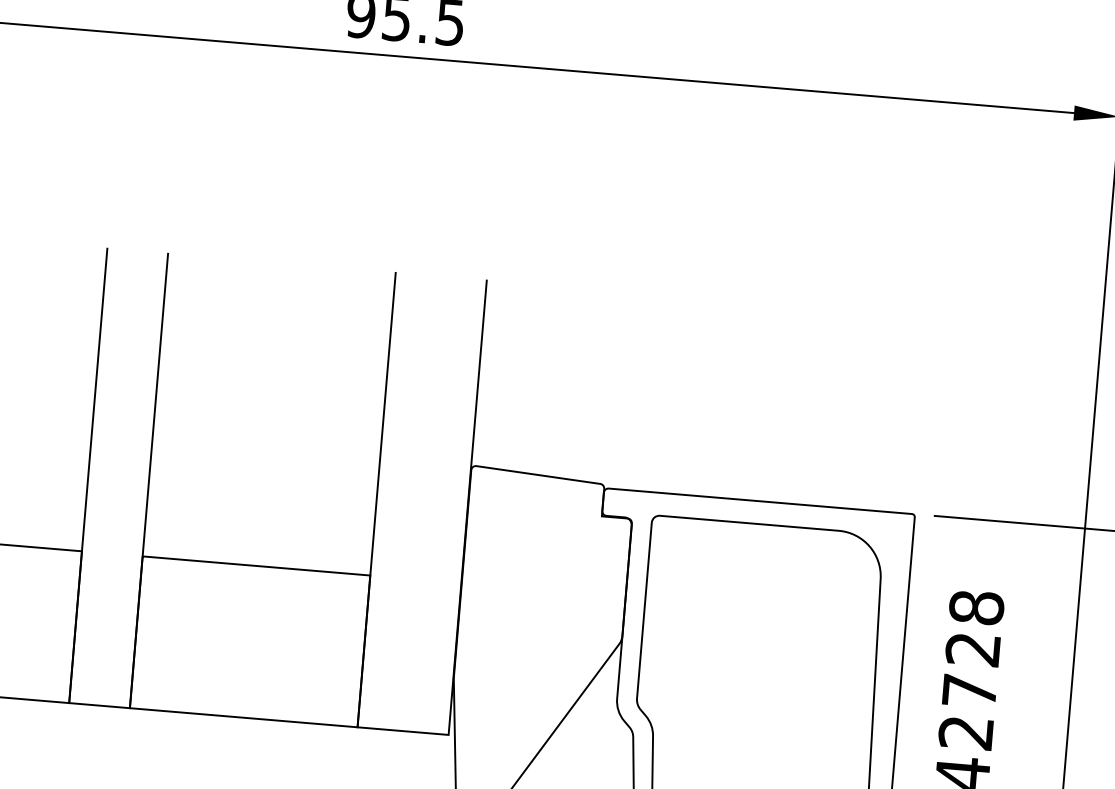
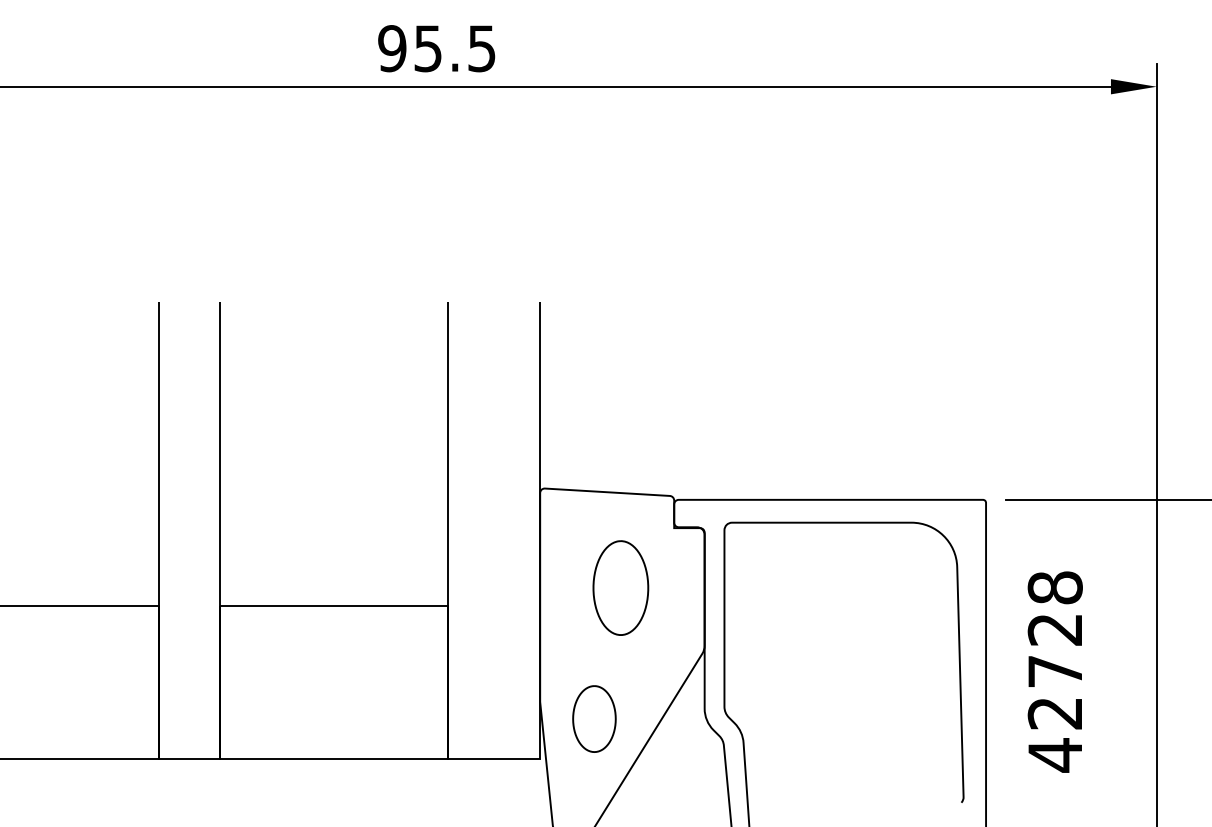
part: (543, 571) -> (620, 587), added
part: (506, 699) -> (594, 718), added

